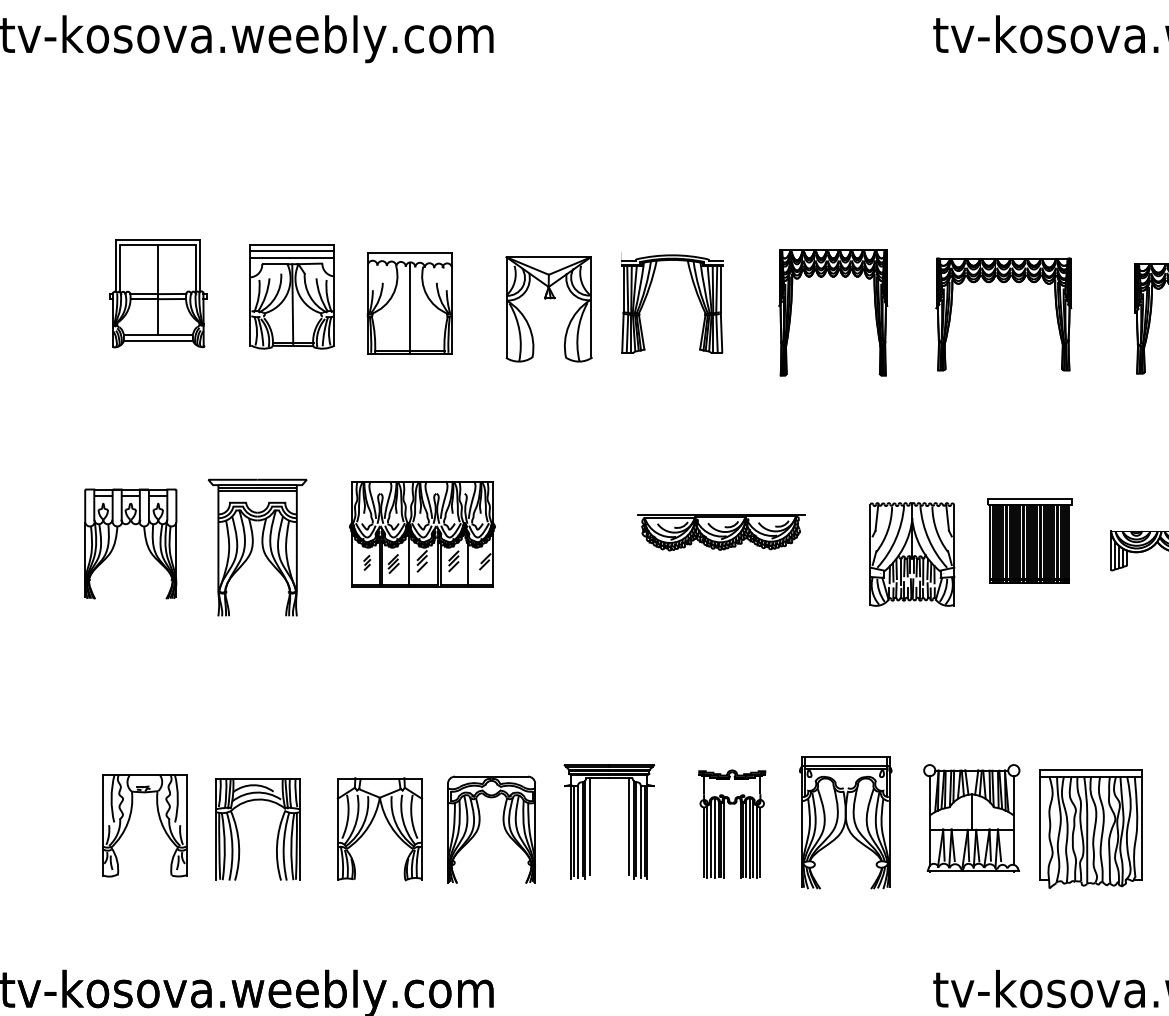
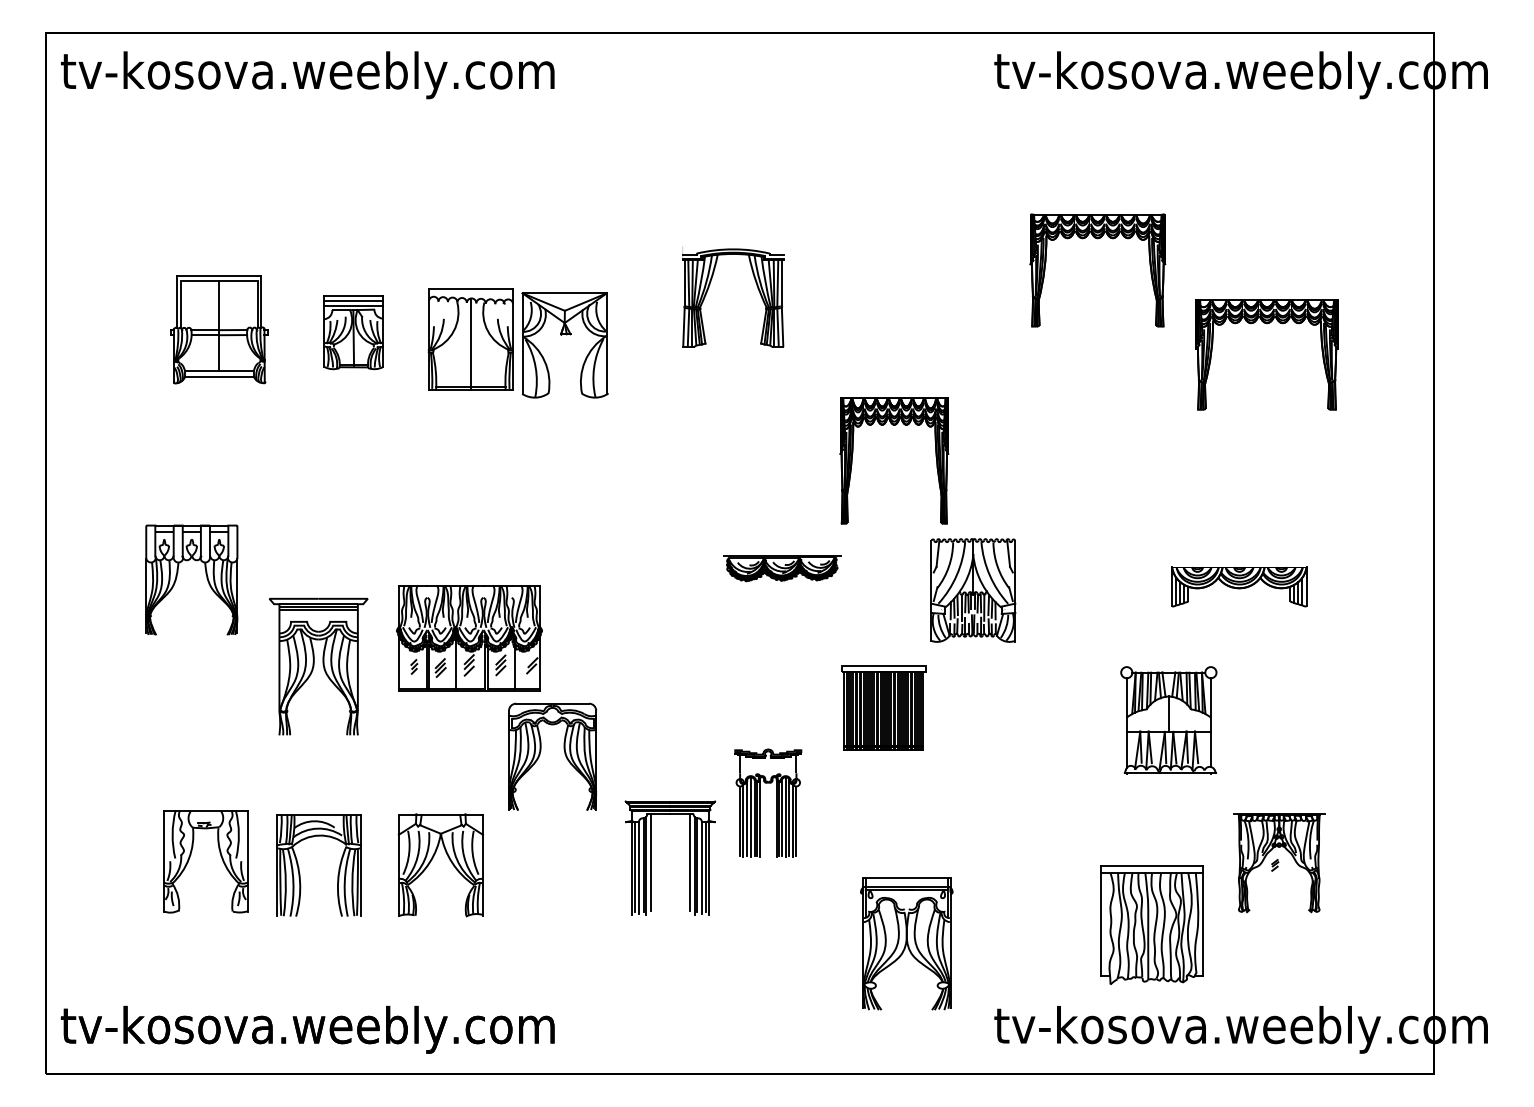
part: (833, 277) -> (894, 425), moved
part: (1003, 283) -> (1097, 239), moved
part: (695, 292) -> (756, 286), moved
part: (292, 296) -> (353, 332), size x0.7
part: (546, 299) -> (562, 335), moved
part: (721, 532) -> (782, 568), size x0.7
part: (422, 534) -> (469, 638), moved
part: (1029, 540) -> (883, 707), moved
part: (257, 547) -> (318, 666), moved
part: (971, 818) -> (1168, 720), moved
part: (845, 822) -> (906, 943), moved
part: (724, 823) -> (760, 802), moved
part: (479, 828) -> (540, 755), moved
part: (1090, 828) -> (1151, 924), moved

